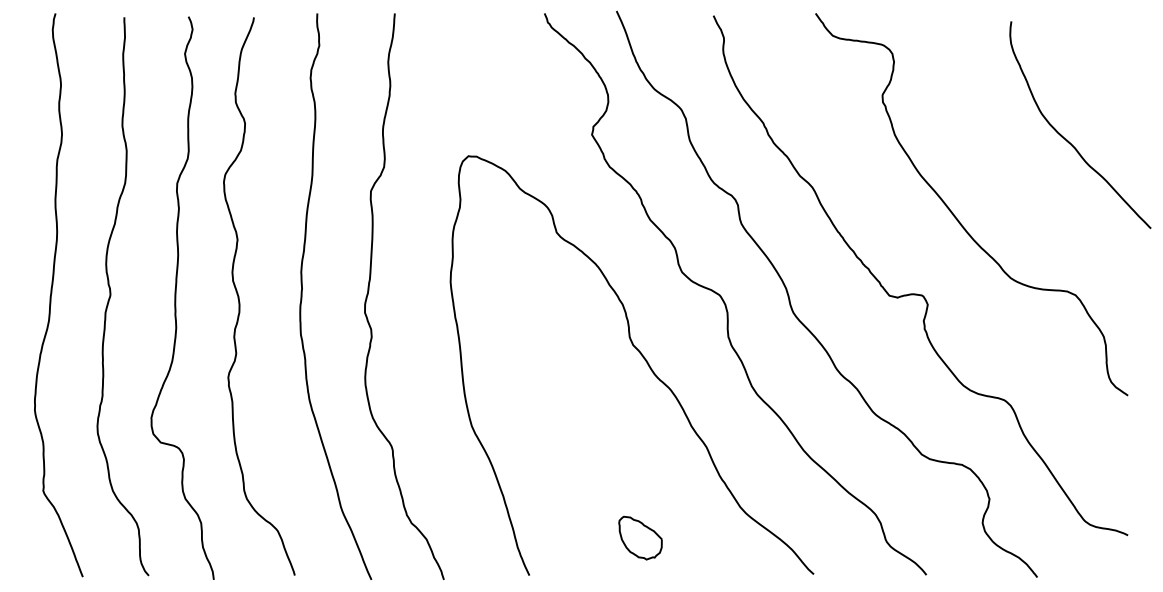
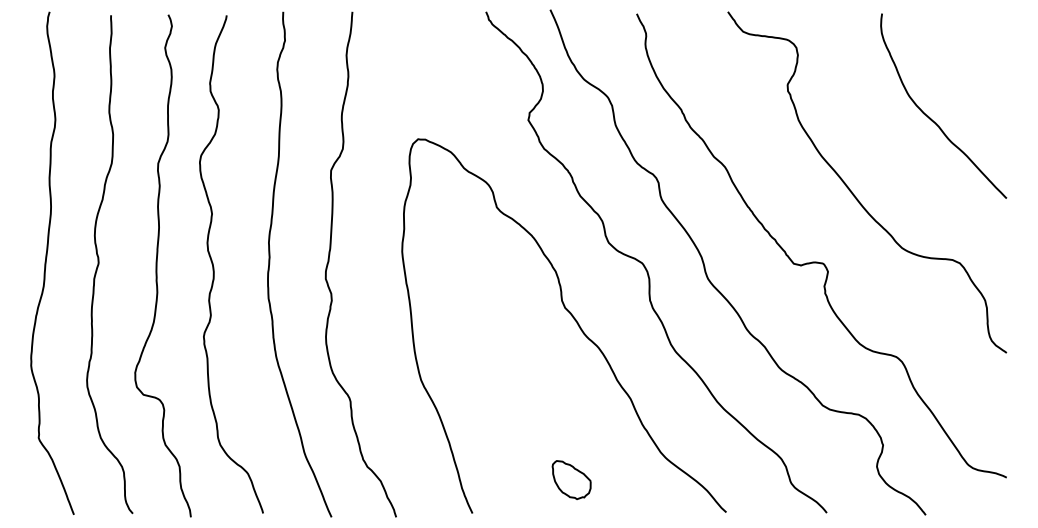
curve: (1067, 139) -> (932, 118), moved

